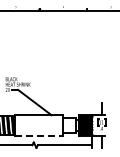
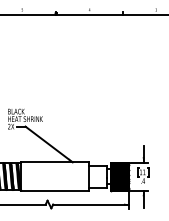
line: (39, 135) -> (55, 190), dashed -> solid

